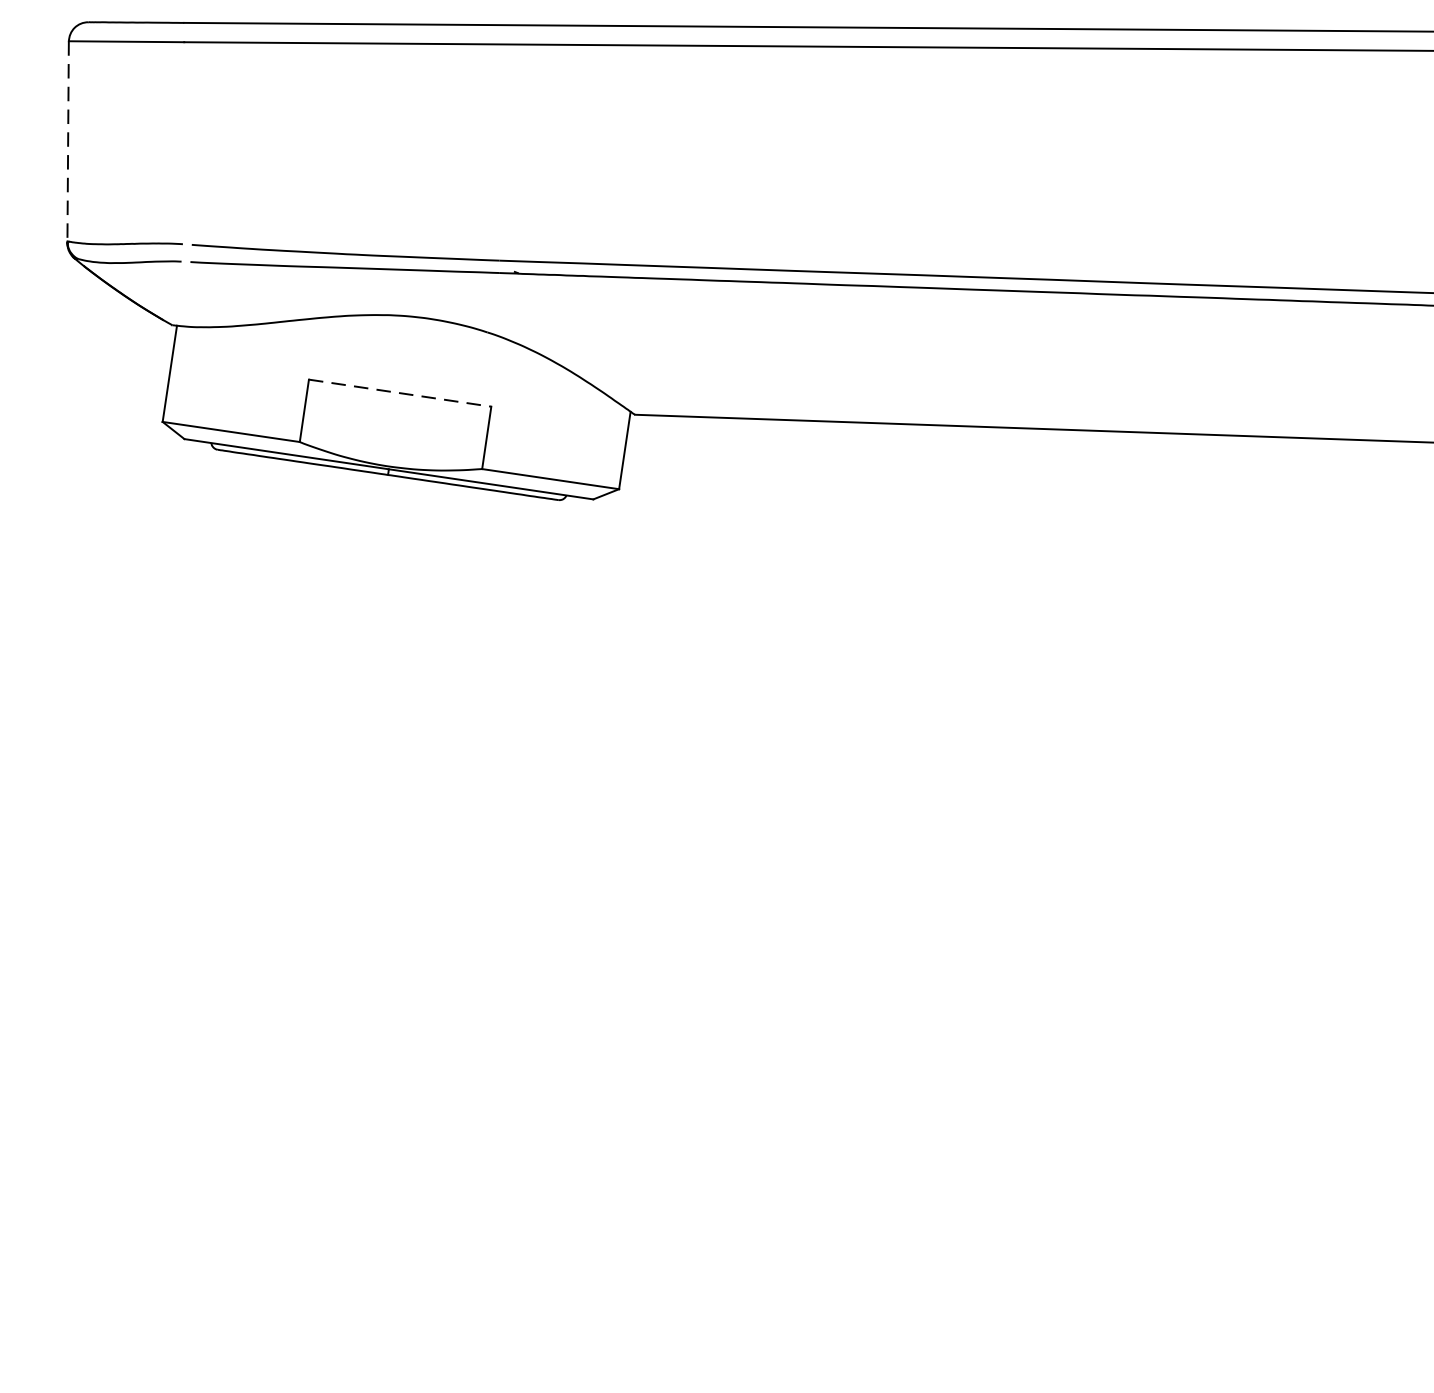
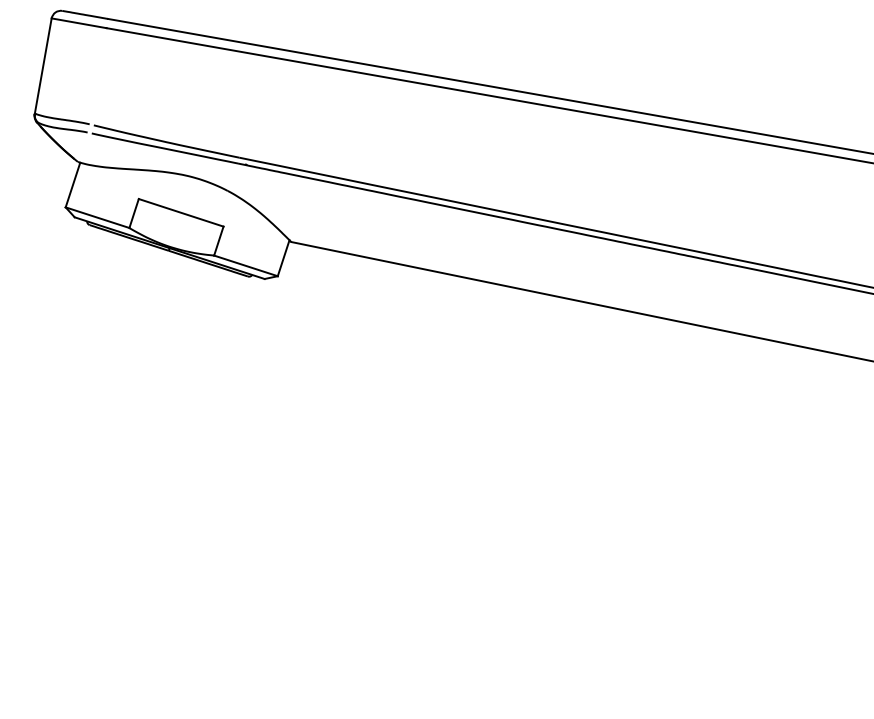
line: (68, 142) -> (43, 66), dashed -> solid
line: (400, 392) -> (181, 212), dashed -> solid

